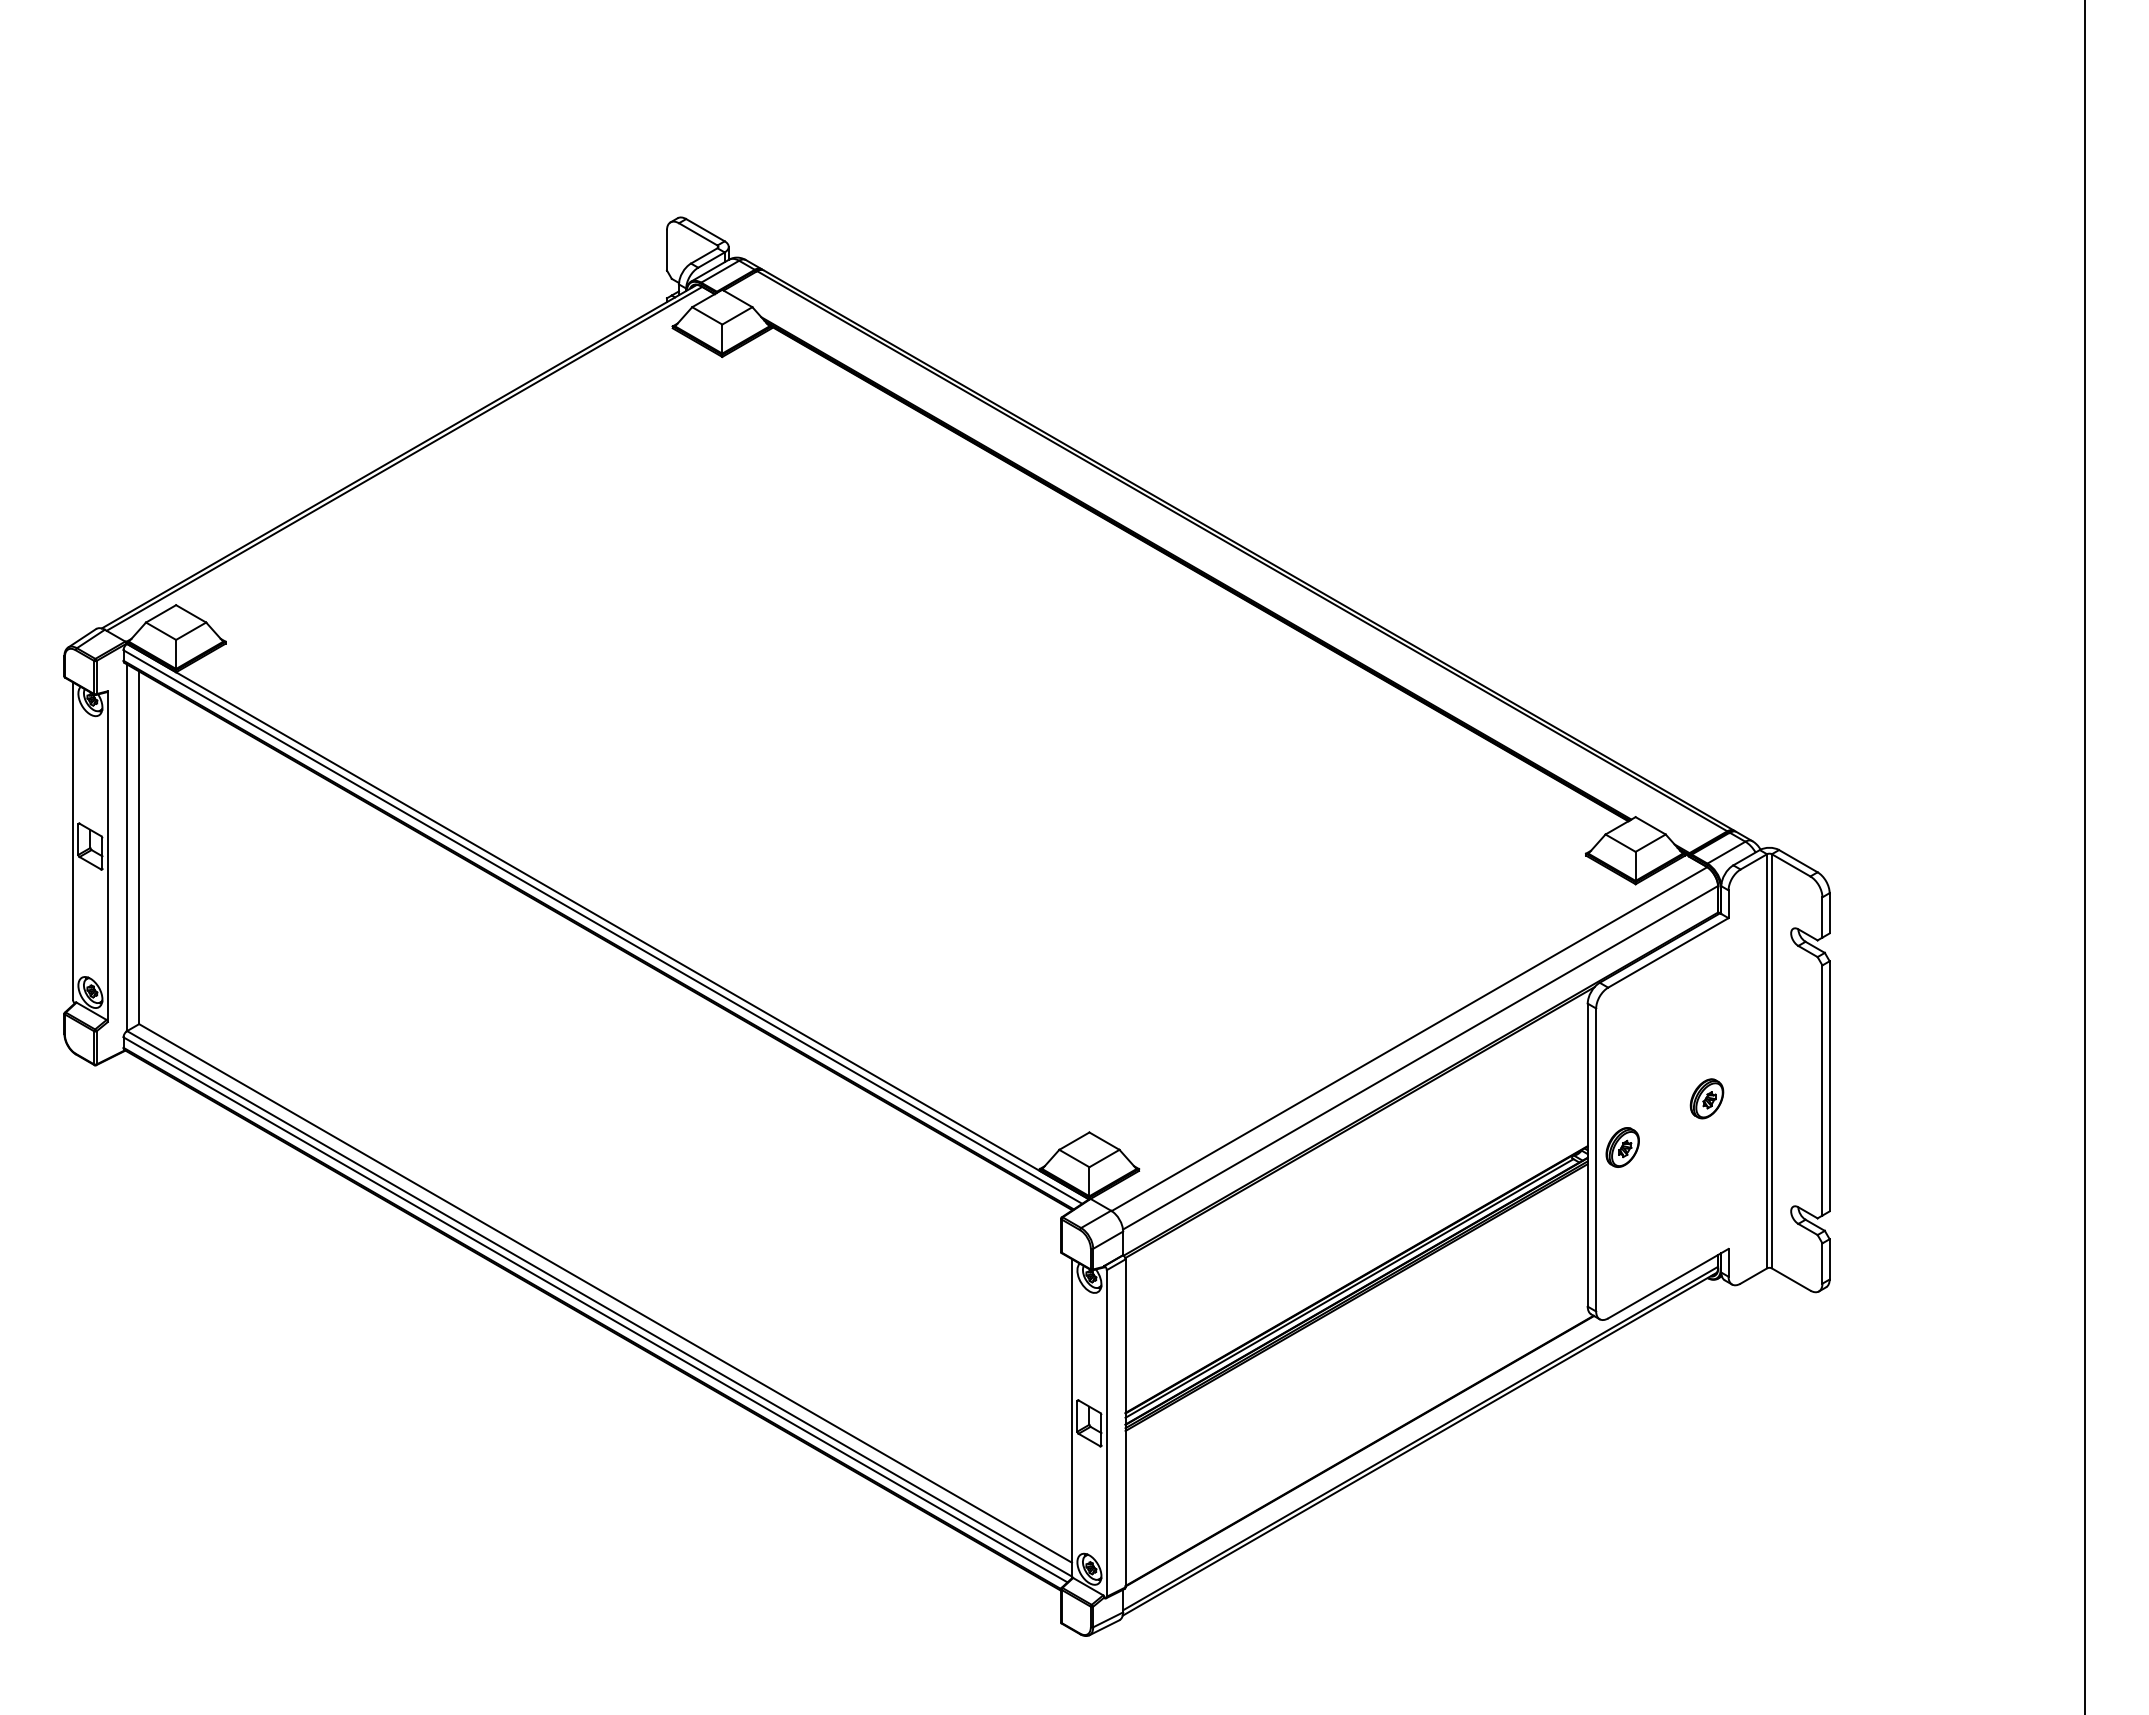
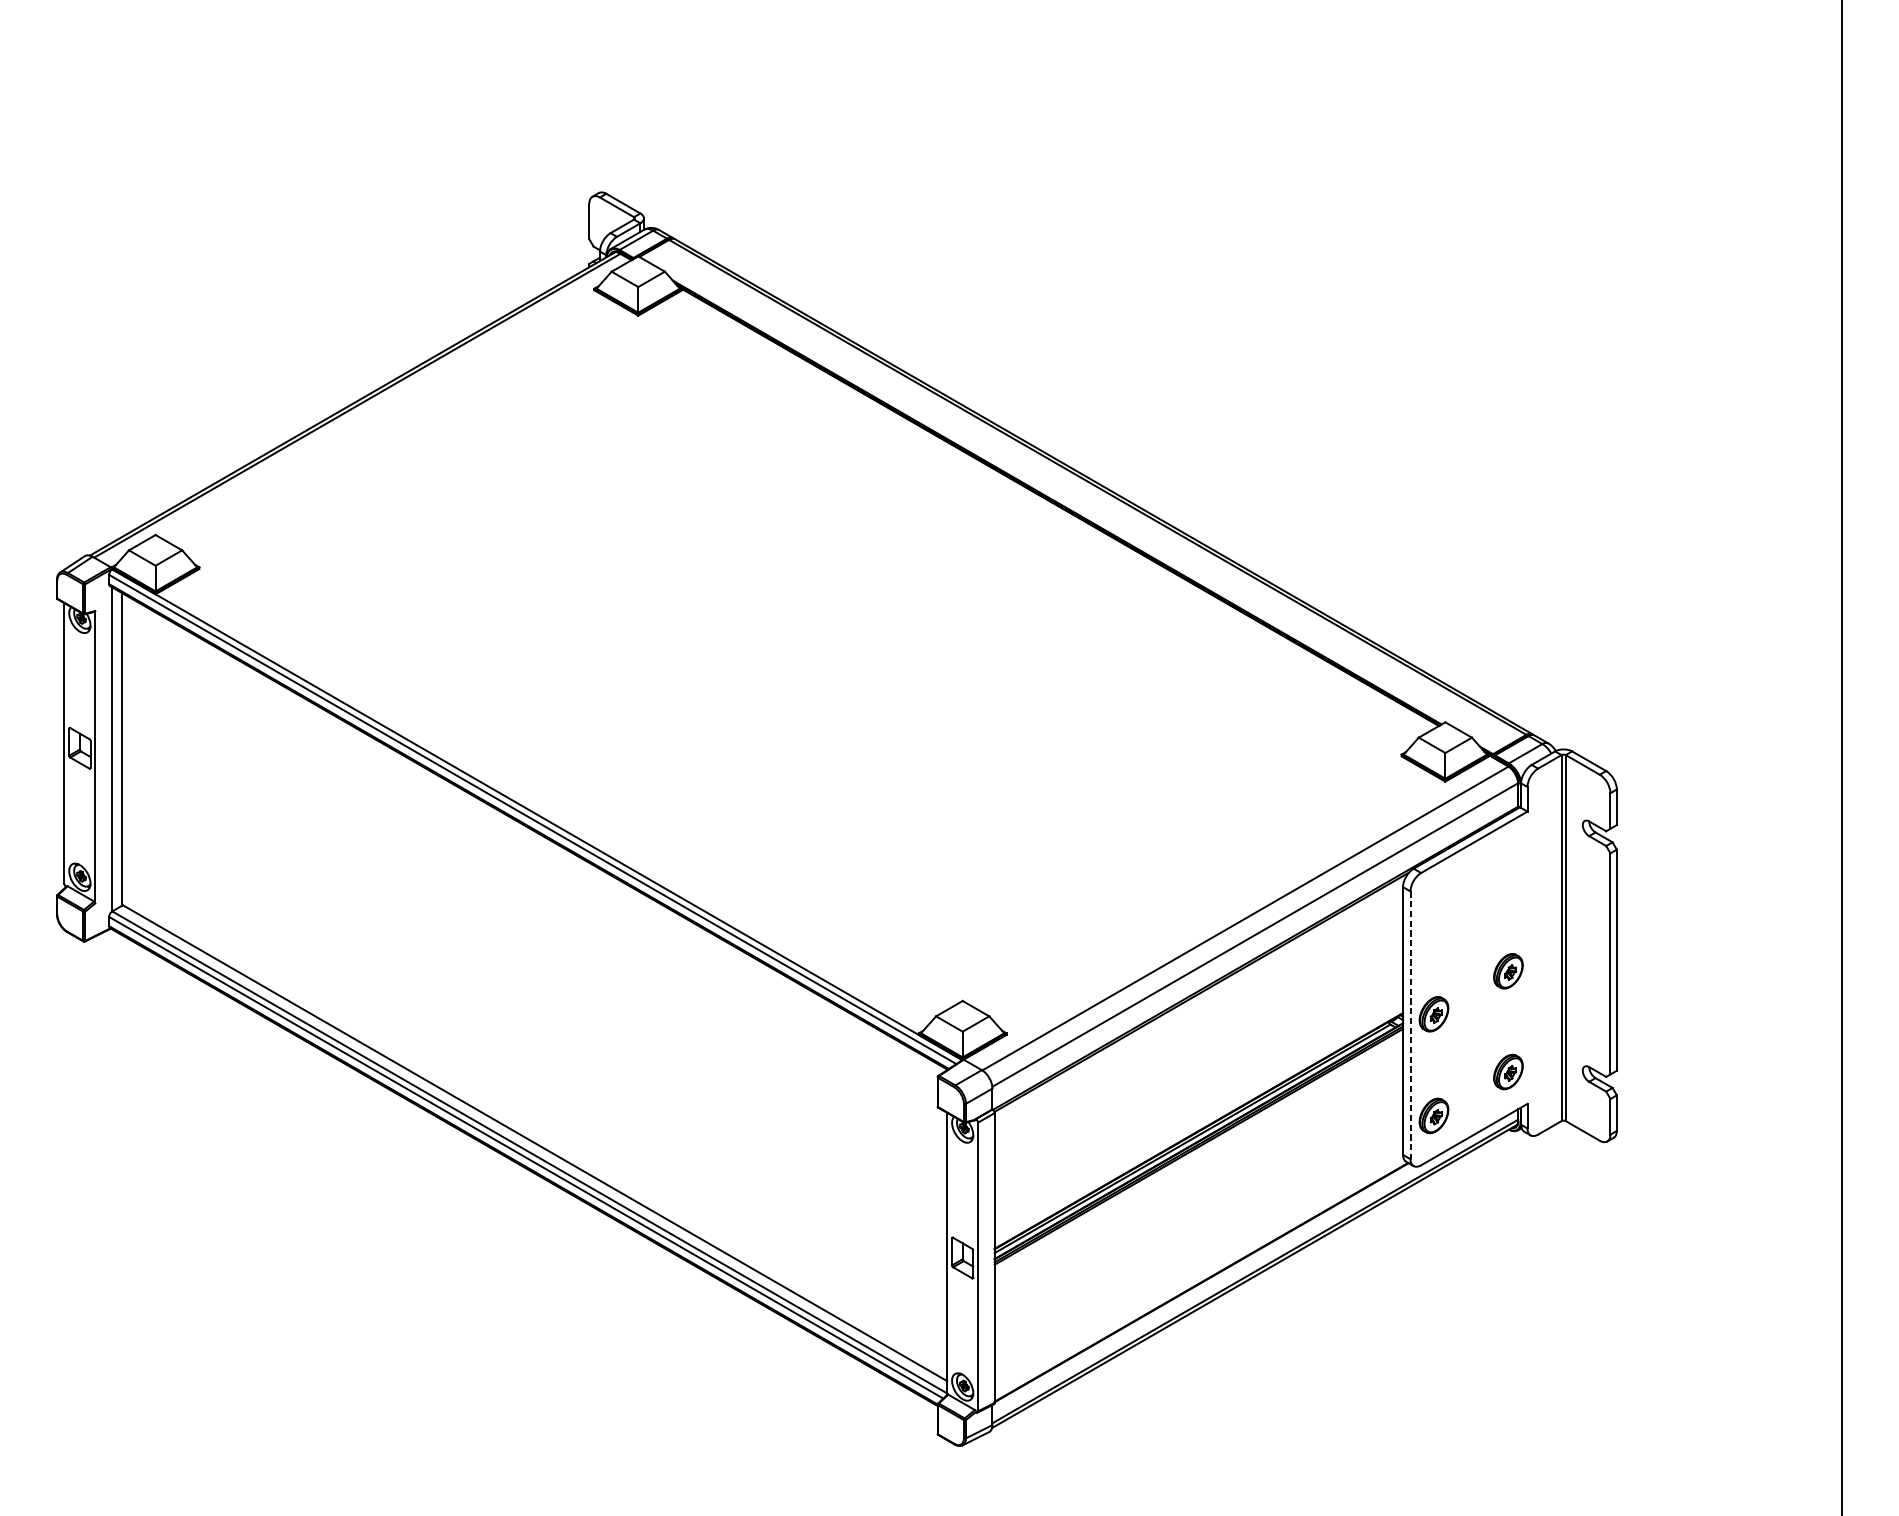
line: (1596, 1160) -> (1410, 1025), solid -> dashed
part: (1706, 1212) -> (1507, 1071), added
part: (1622, 1262) -> (1433, 1115), added

